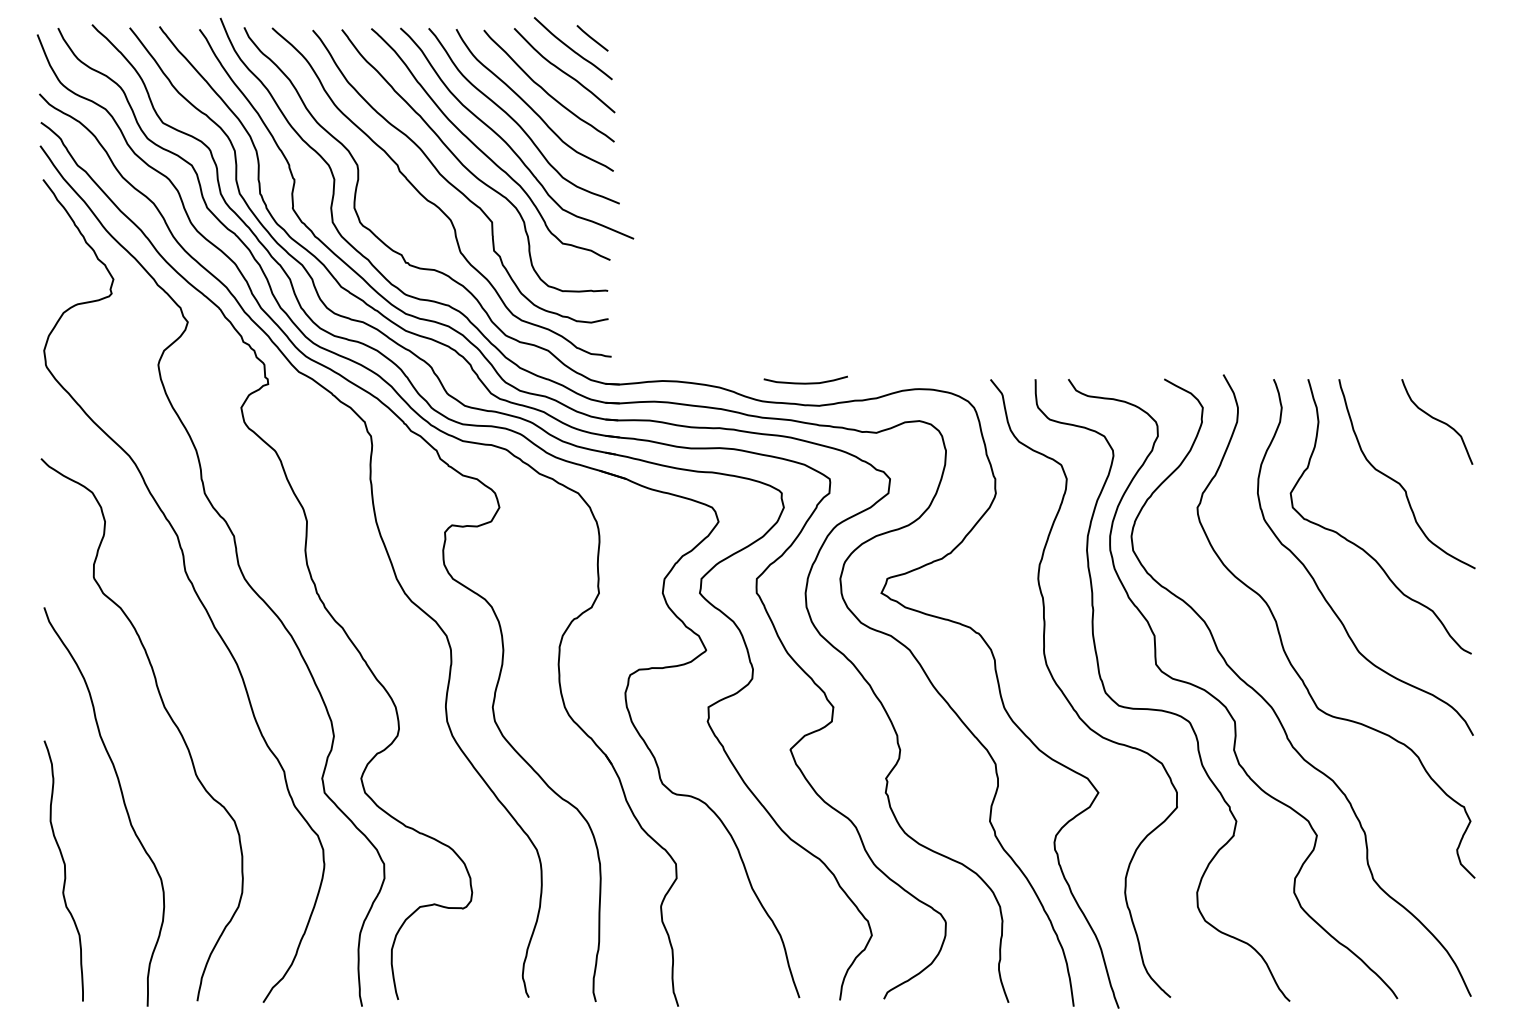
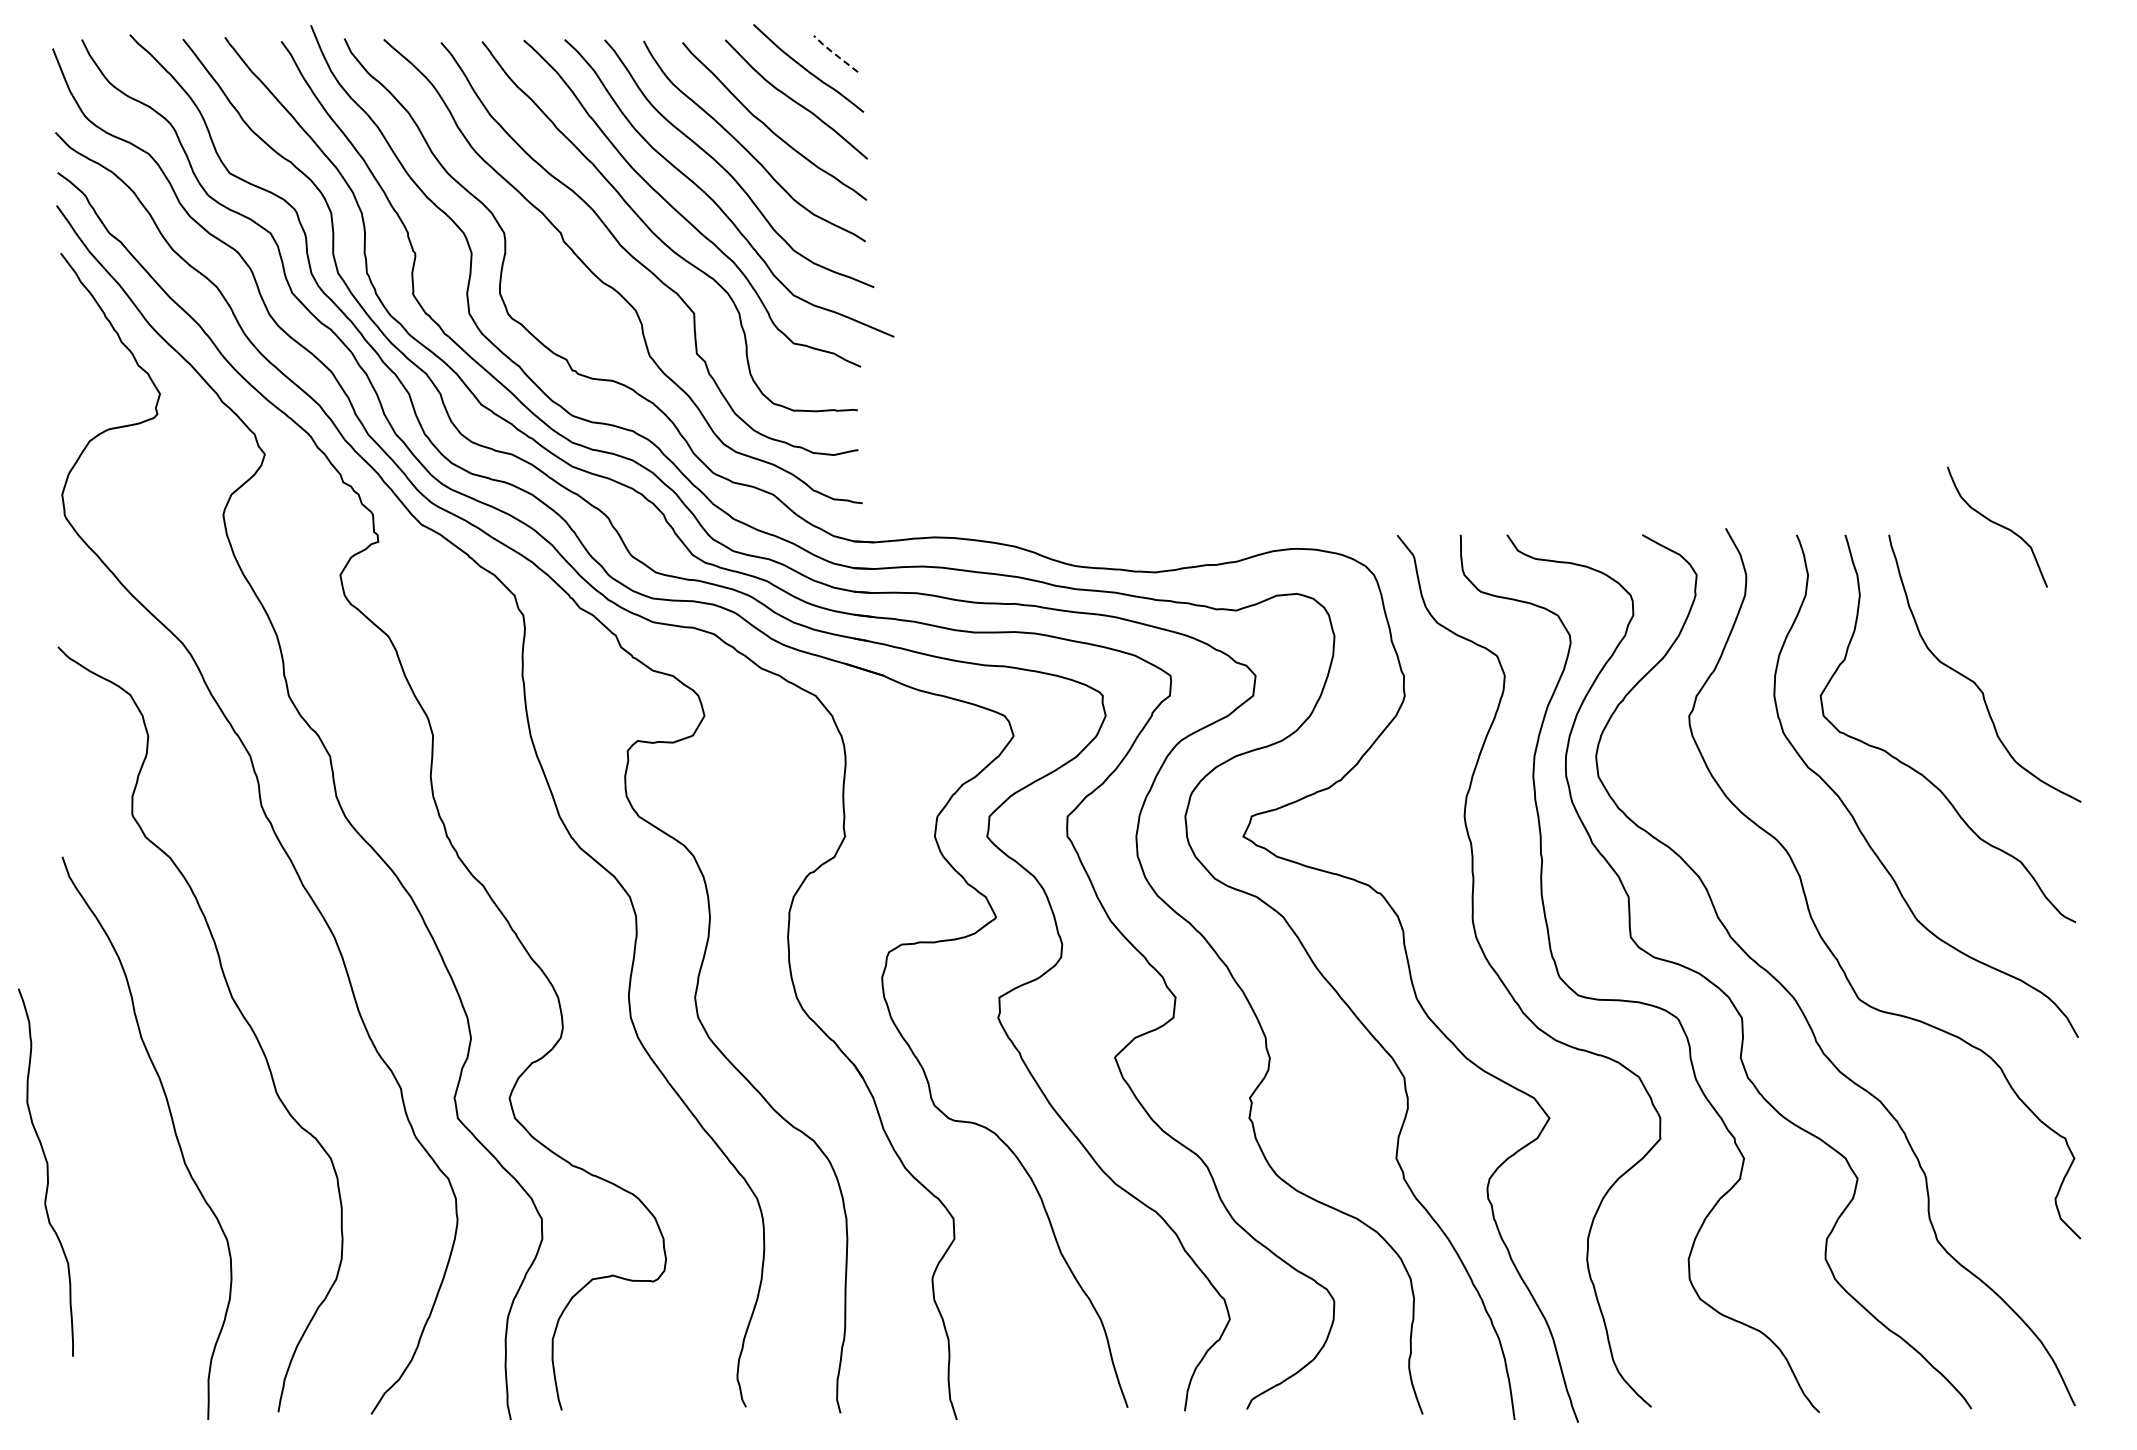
line: (591, 37) -> (834, 53), solid -> dashed
curve: (805, 383) -> (1136, 540), removed
curve: (1437, 420) -> (1997, 525), moved
curve: (64, 870) -> (46, 1172), moved

